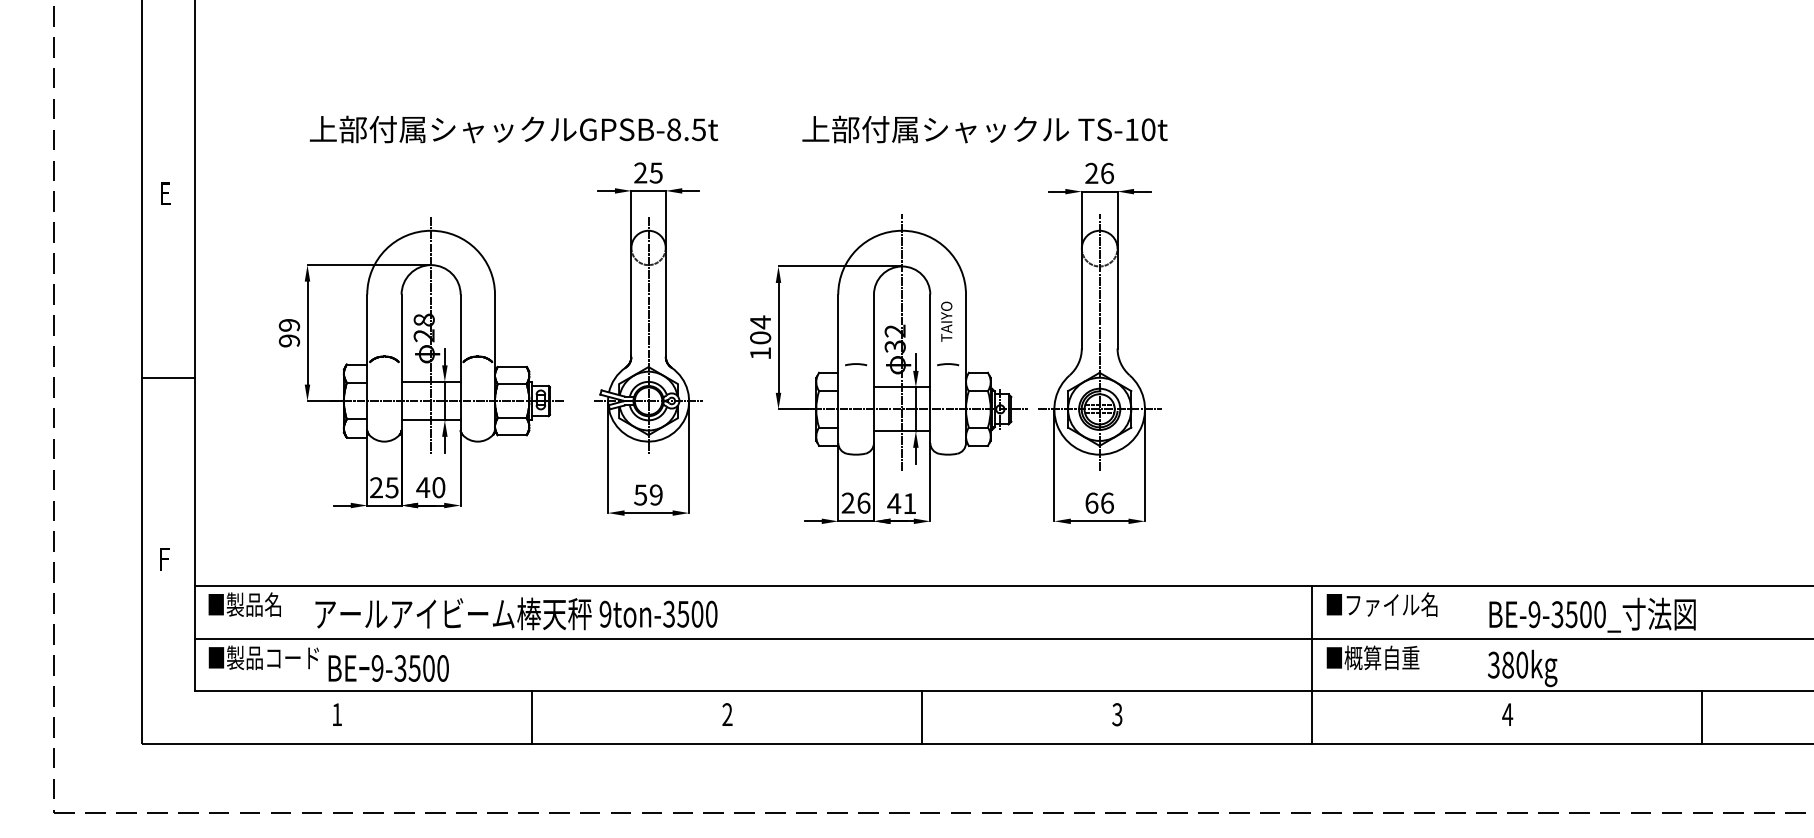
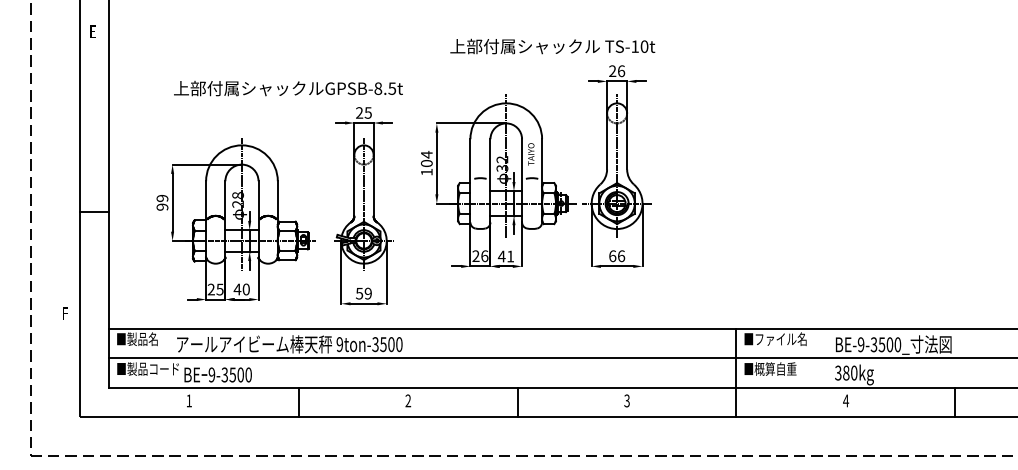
text: (164, 193) -> (92, 31), moved
part: (498, 316) -> (279, 193), moved
part: (959, 318) -> (538, 152), moved
text: (164, 558) -> (65, 313), moved

